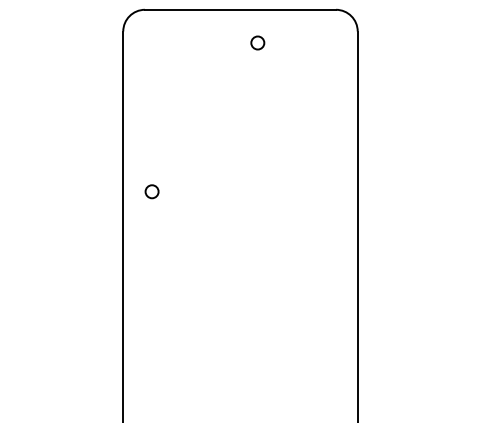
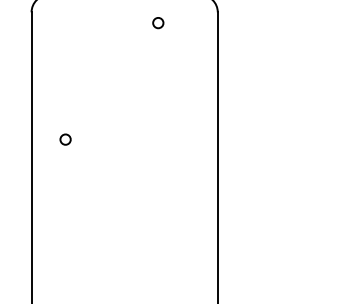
circle: (257, 42) -> (158, 22), moved
circle: (151, 191) -> (65, 139), moved

